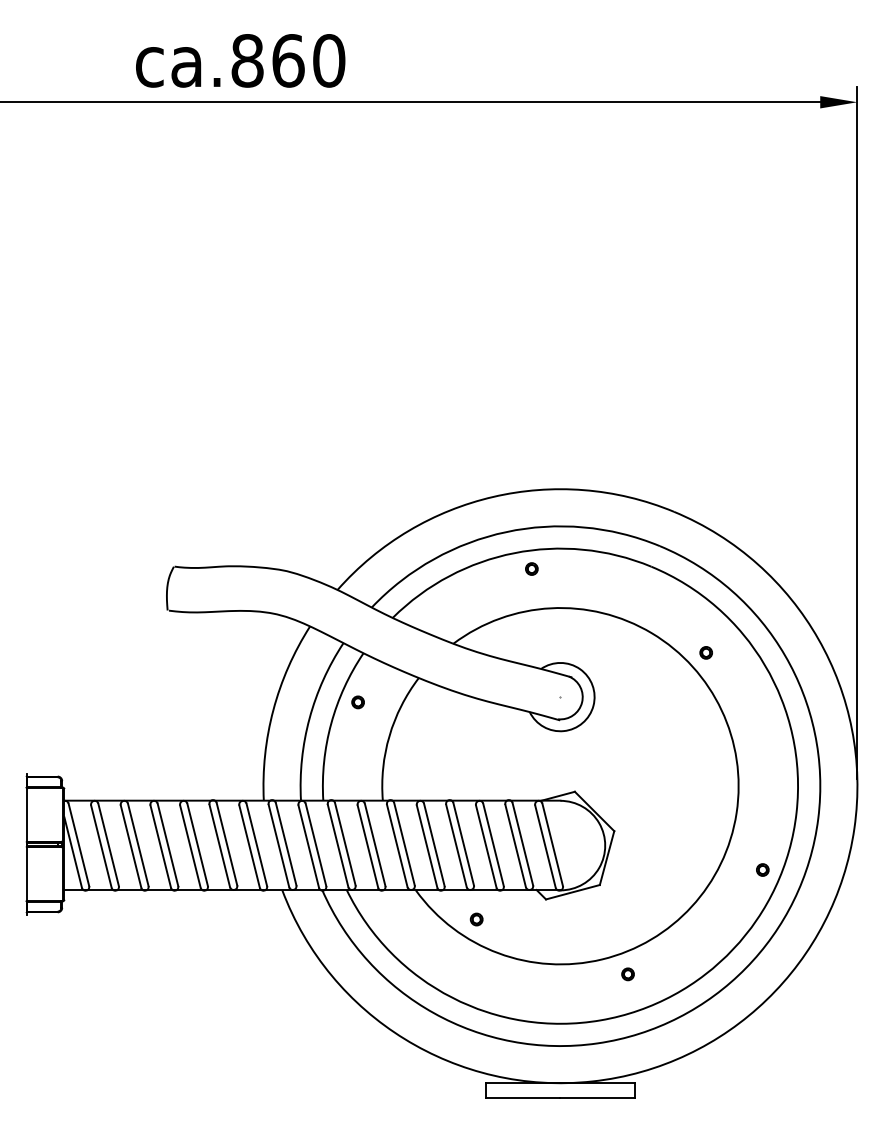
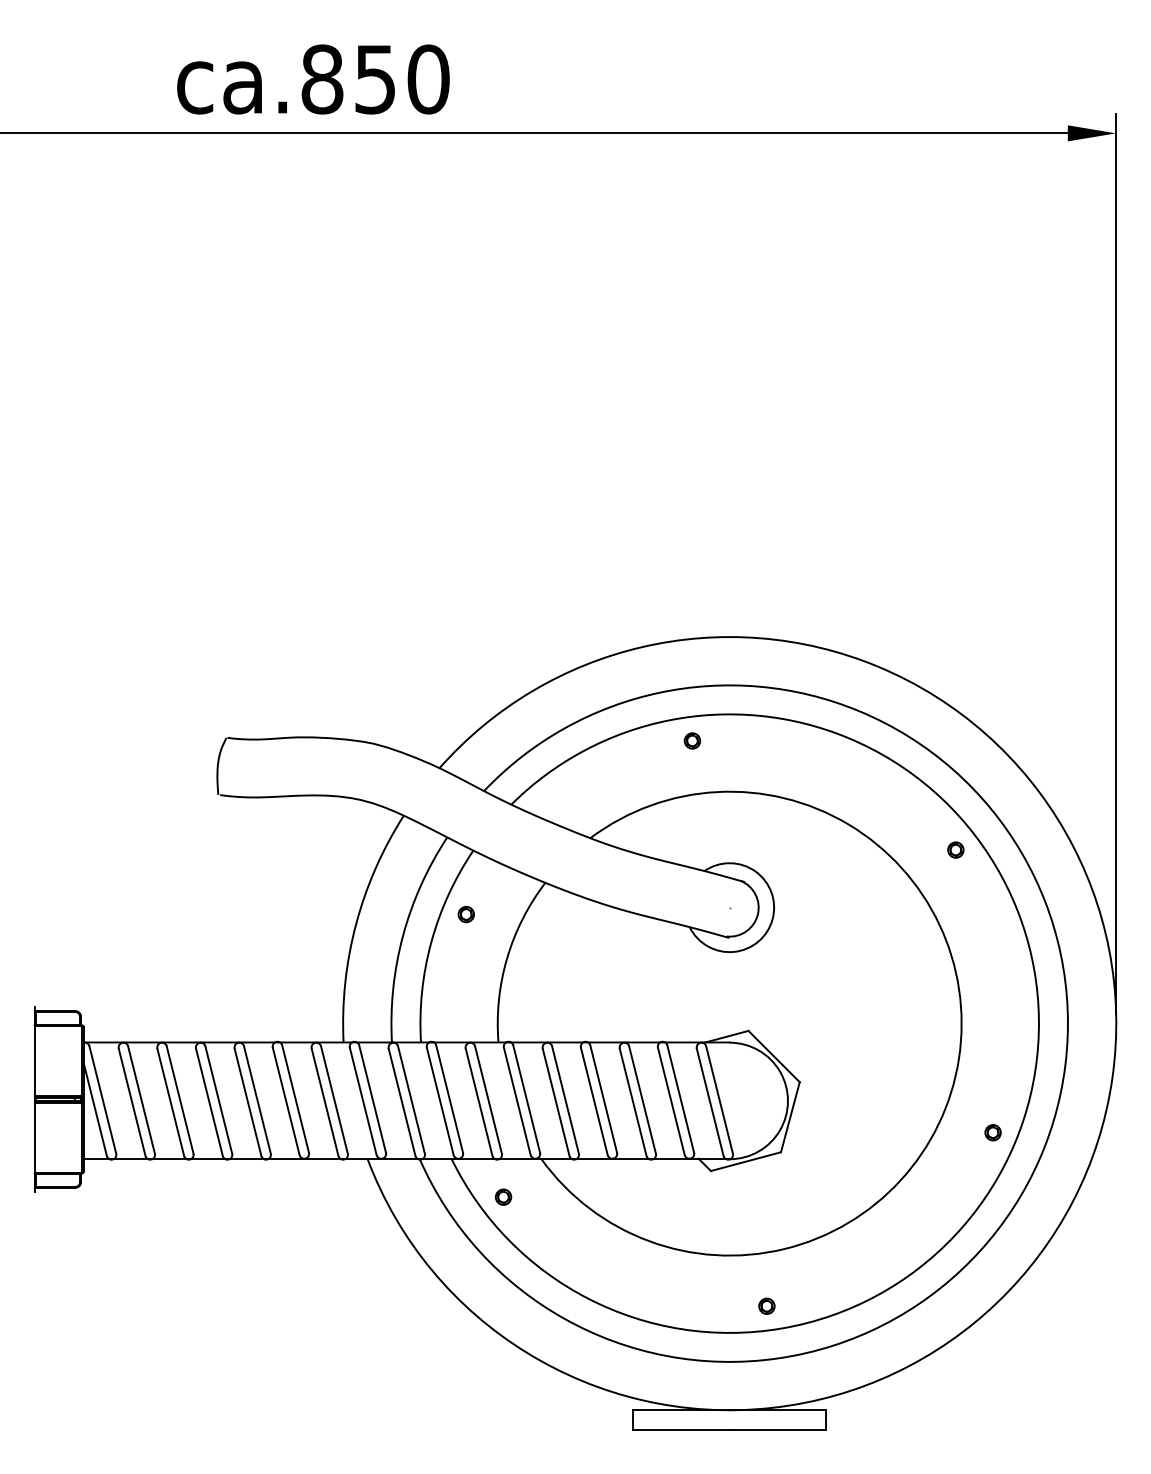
text: (288, 60) -> (375, 78), ca.860 -> ca.850
part: (705, 652) -> (954, 849), moved
part: (476, 919) -> (503, 1197), moved
part: (627, 974) -> (766, 1306), moved

